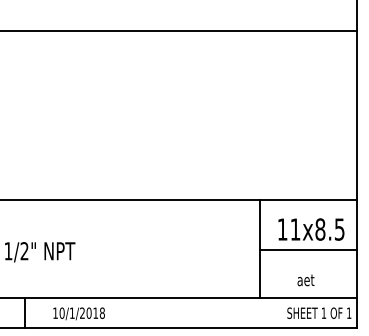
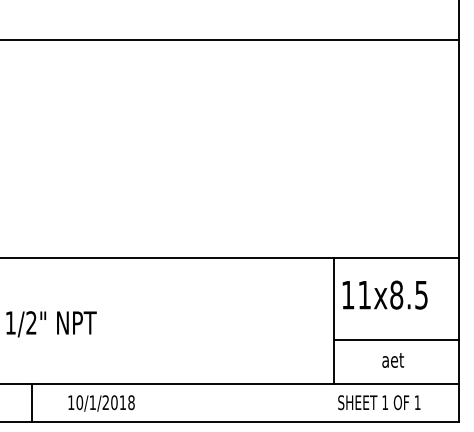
text: (310, 229) -> (384, 294), moved
line: (308, 250) -> (396, 339), moved
text: (319, 313) -> (379, 402), moved

